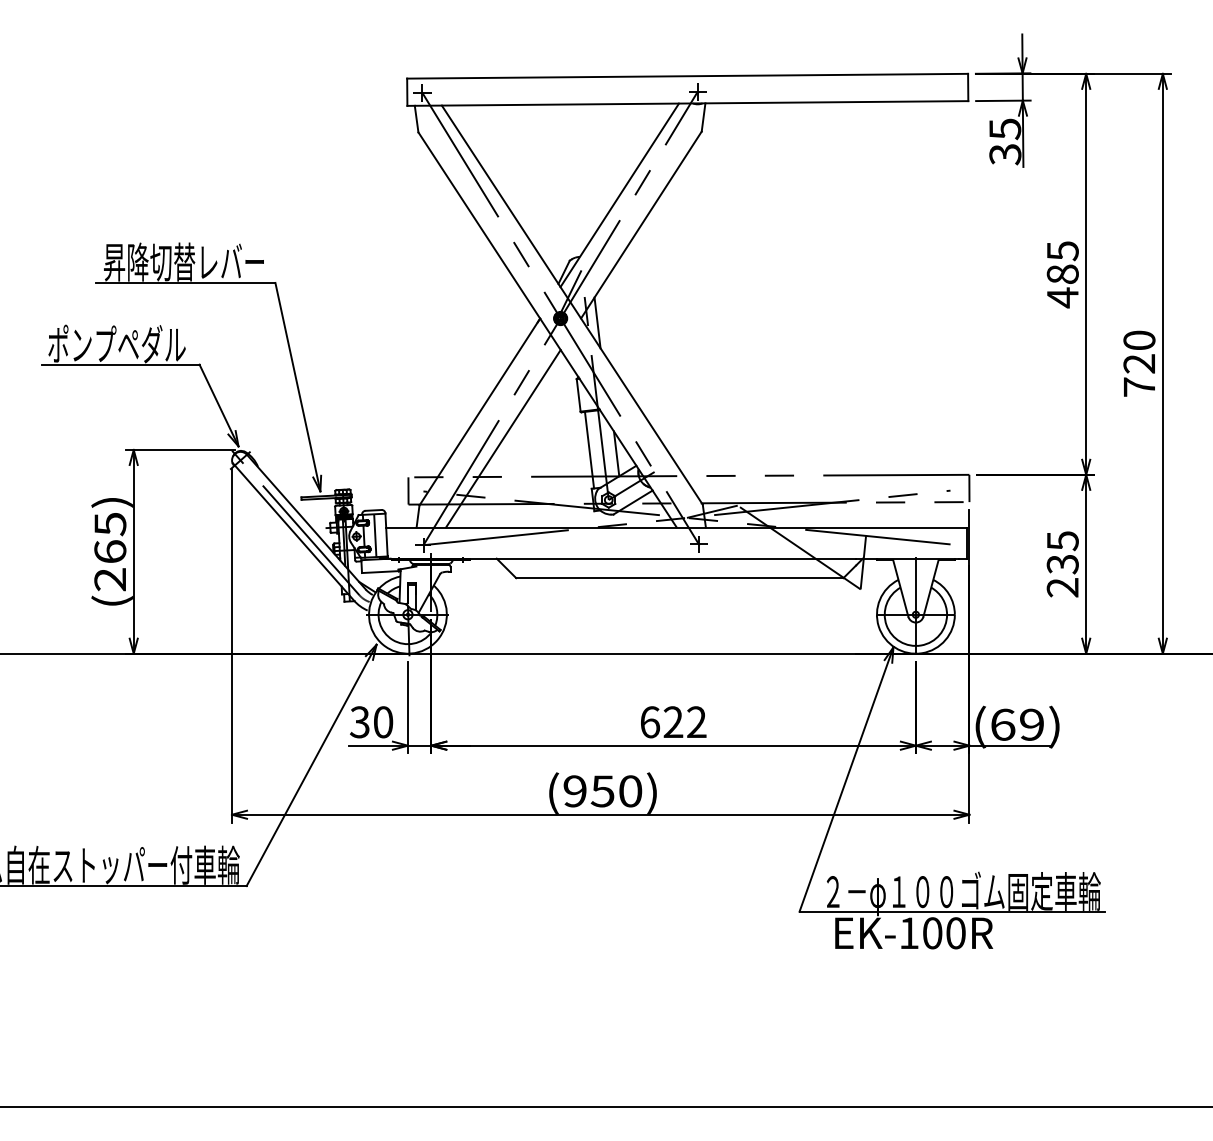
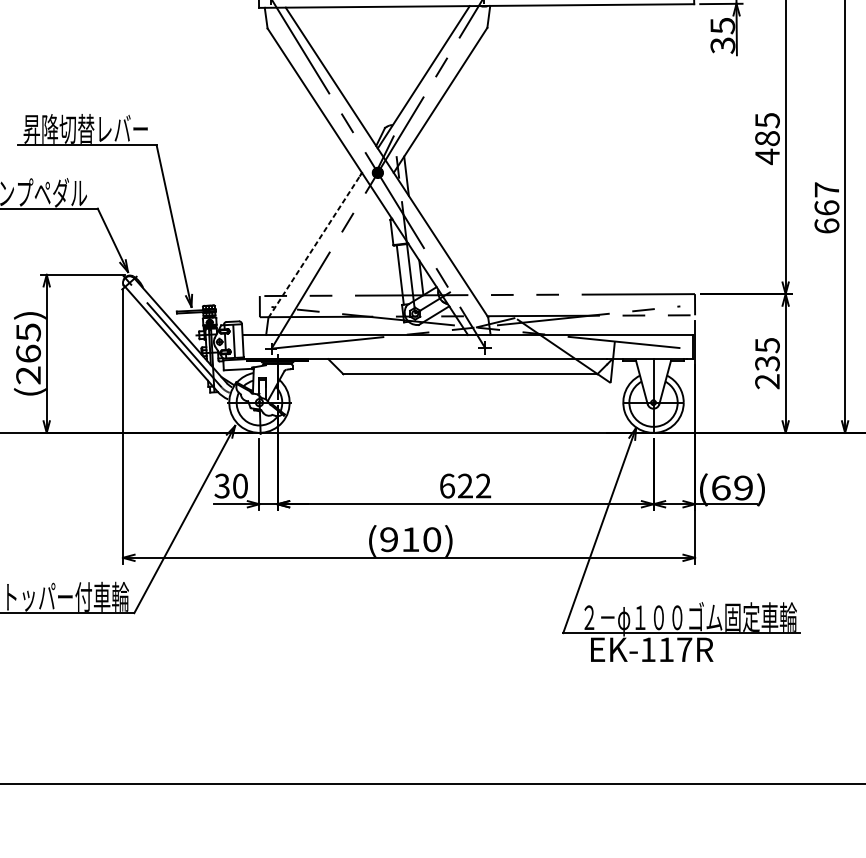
text: (1139, 363) -> (826, 207), 720 -> 667
line: (480, 411) -> (315, 244), solid -> dashed
line: (503, 438) -> (333, 265), removed
text: (602, 791) -> (410, 539), (950) -> (910)
text: (944, 933) -> (675, 649), EK-100R -> EK-117R

